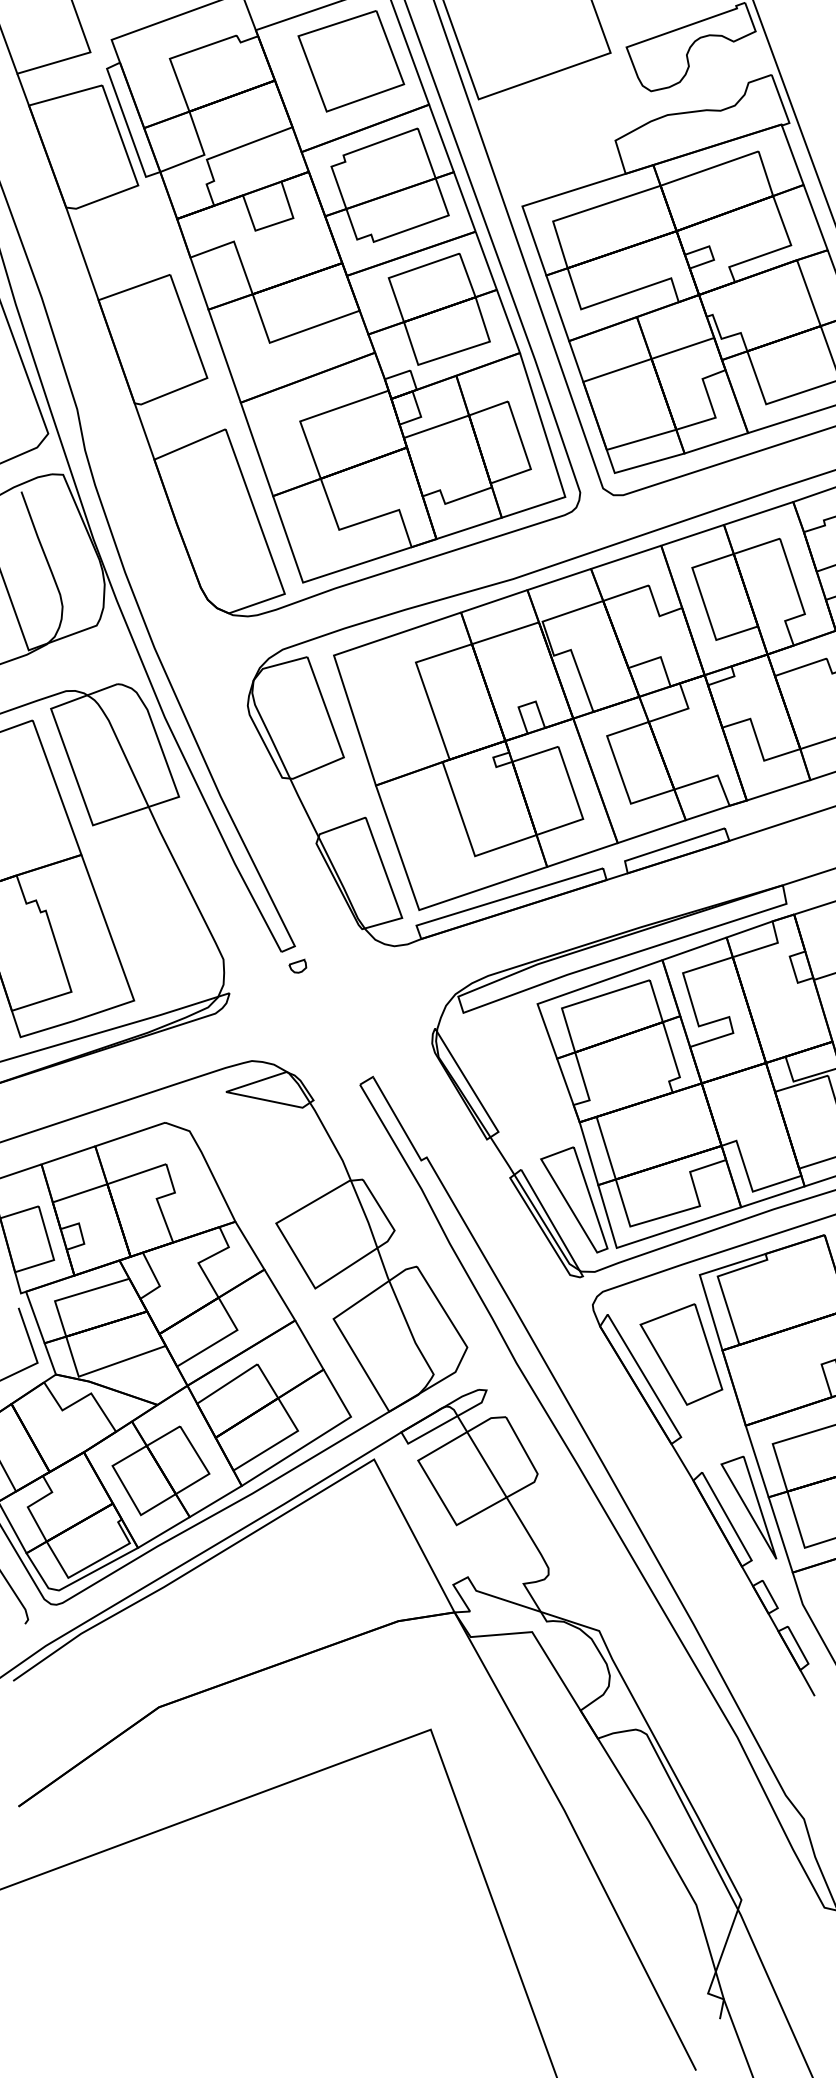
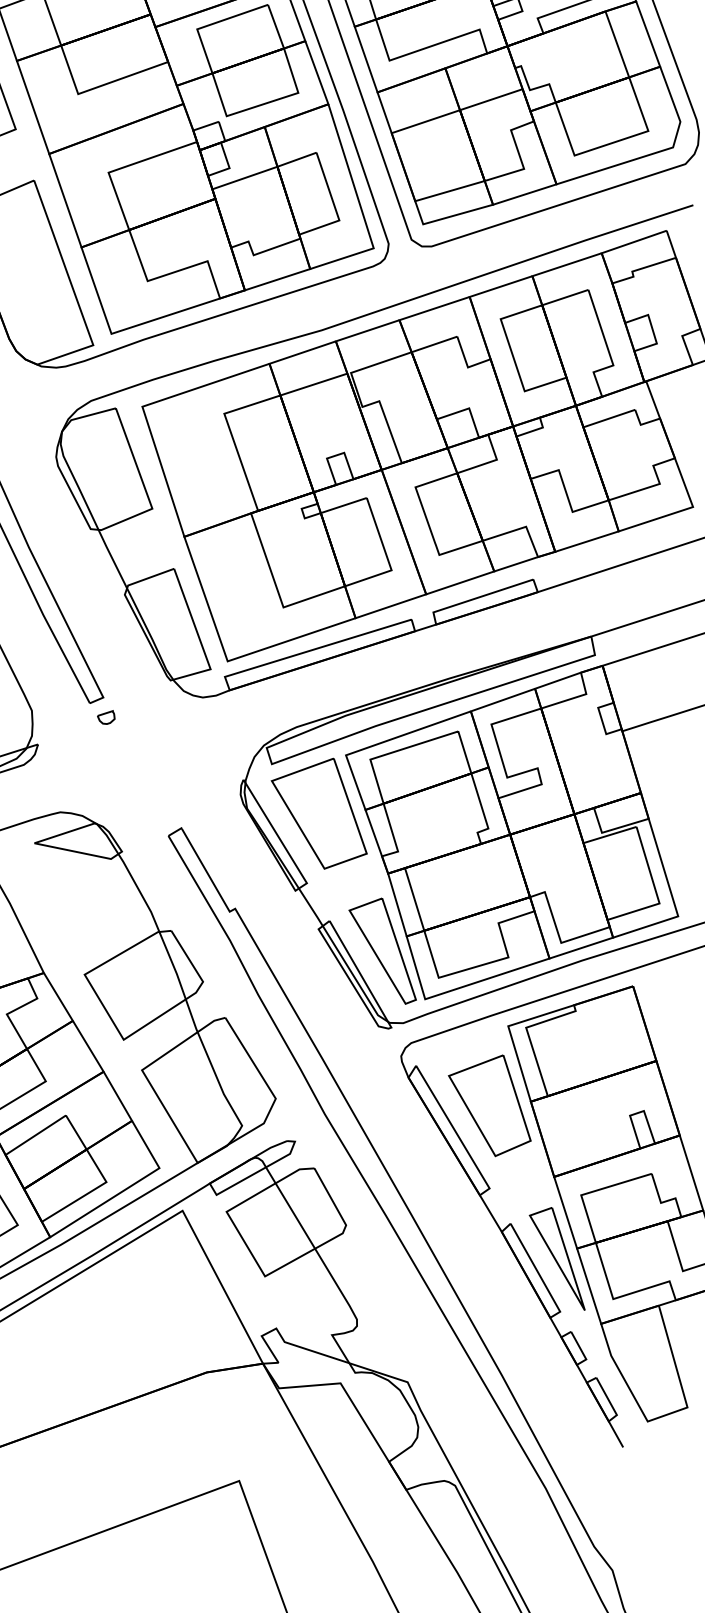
part: (510, 1062) -> (318, 813), added

